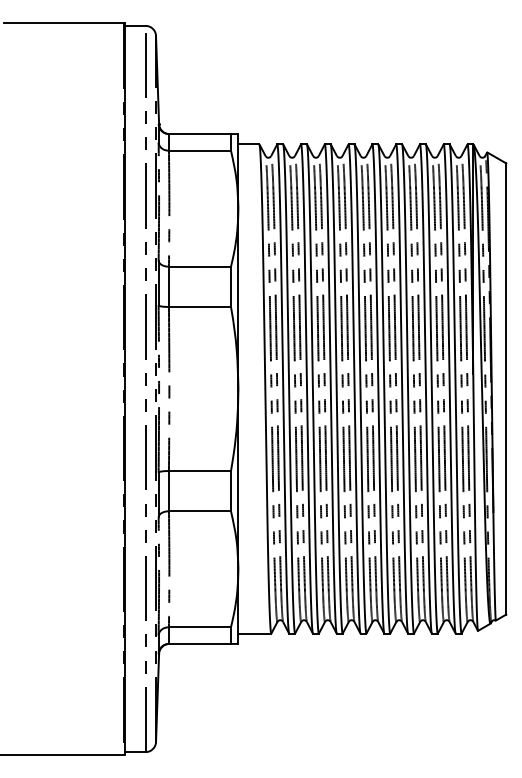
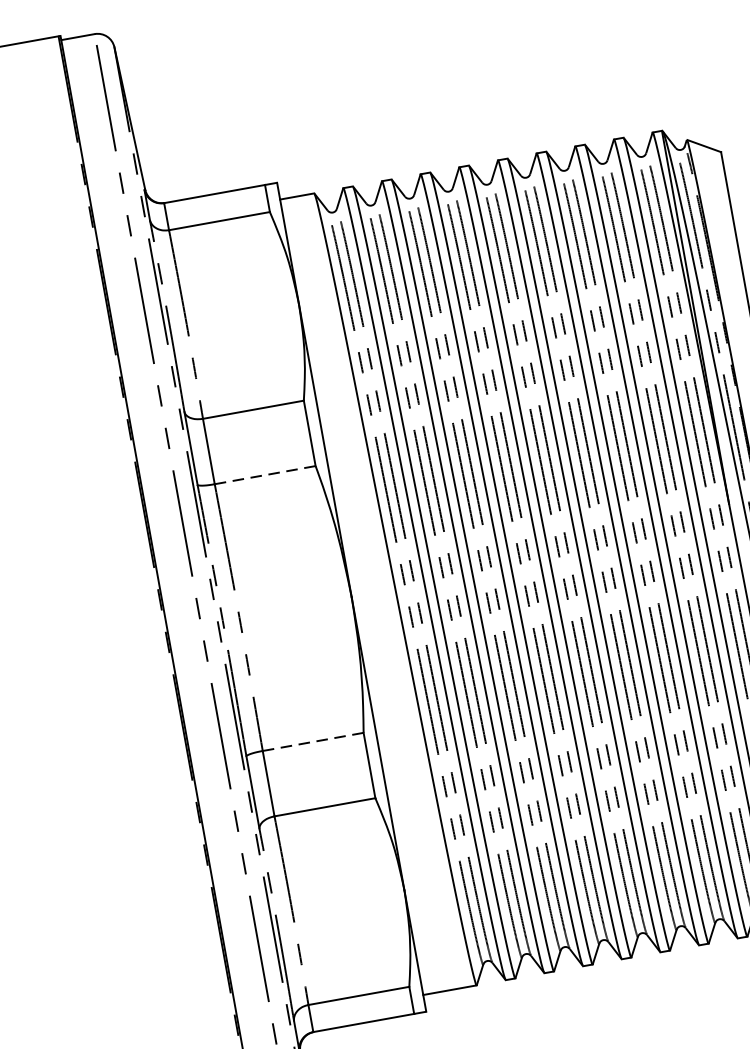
line: (200, 306) -> (265, 474), solid -> dashed
line: (199, 471) -> (312, 742), solid -> dashed

